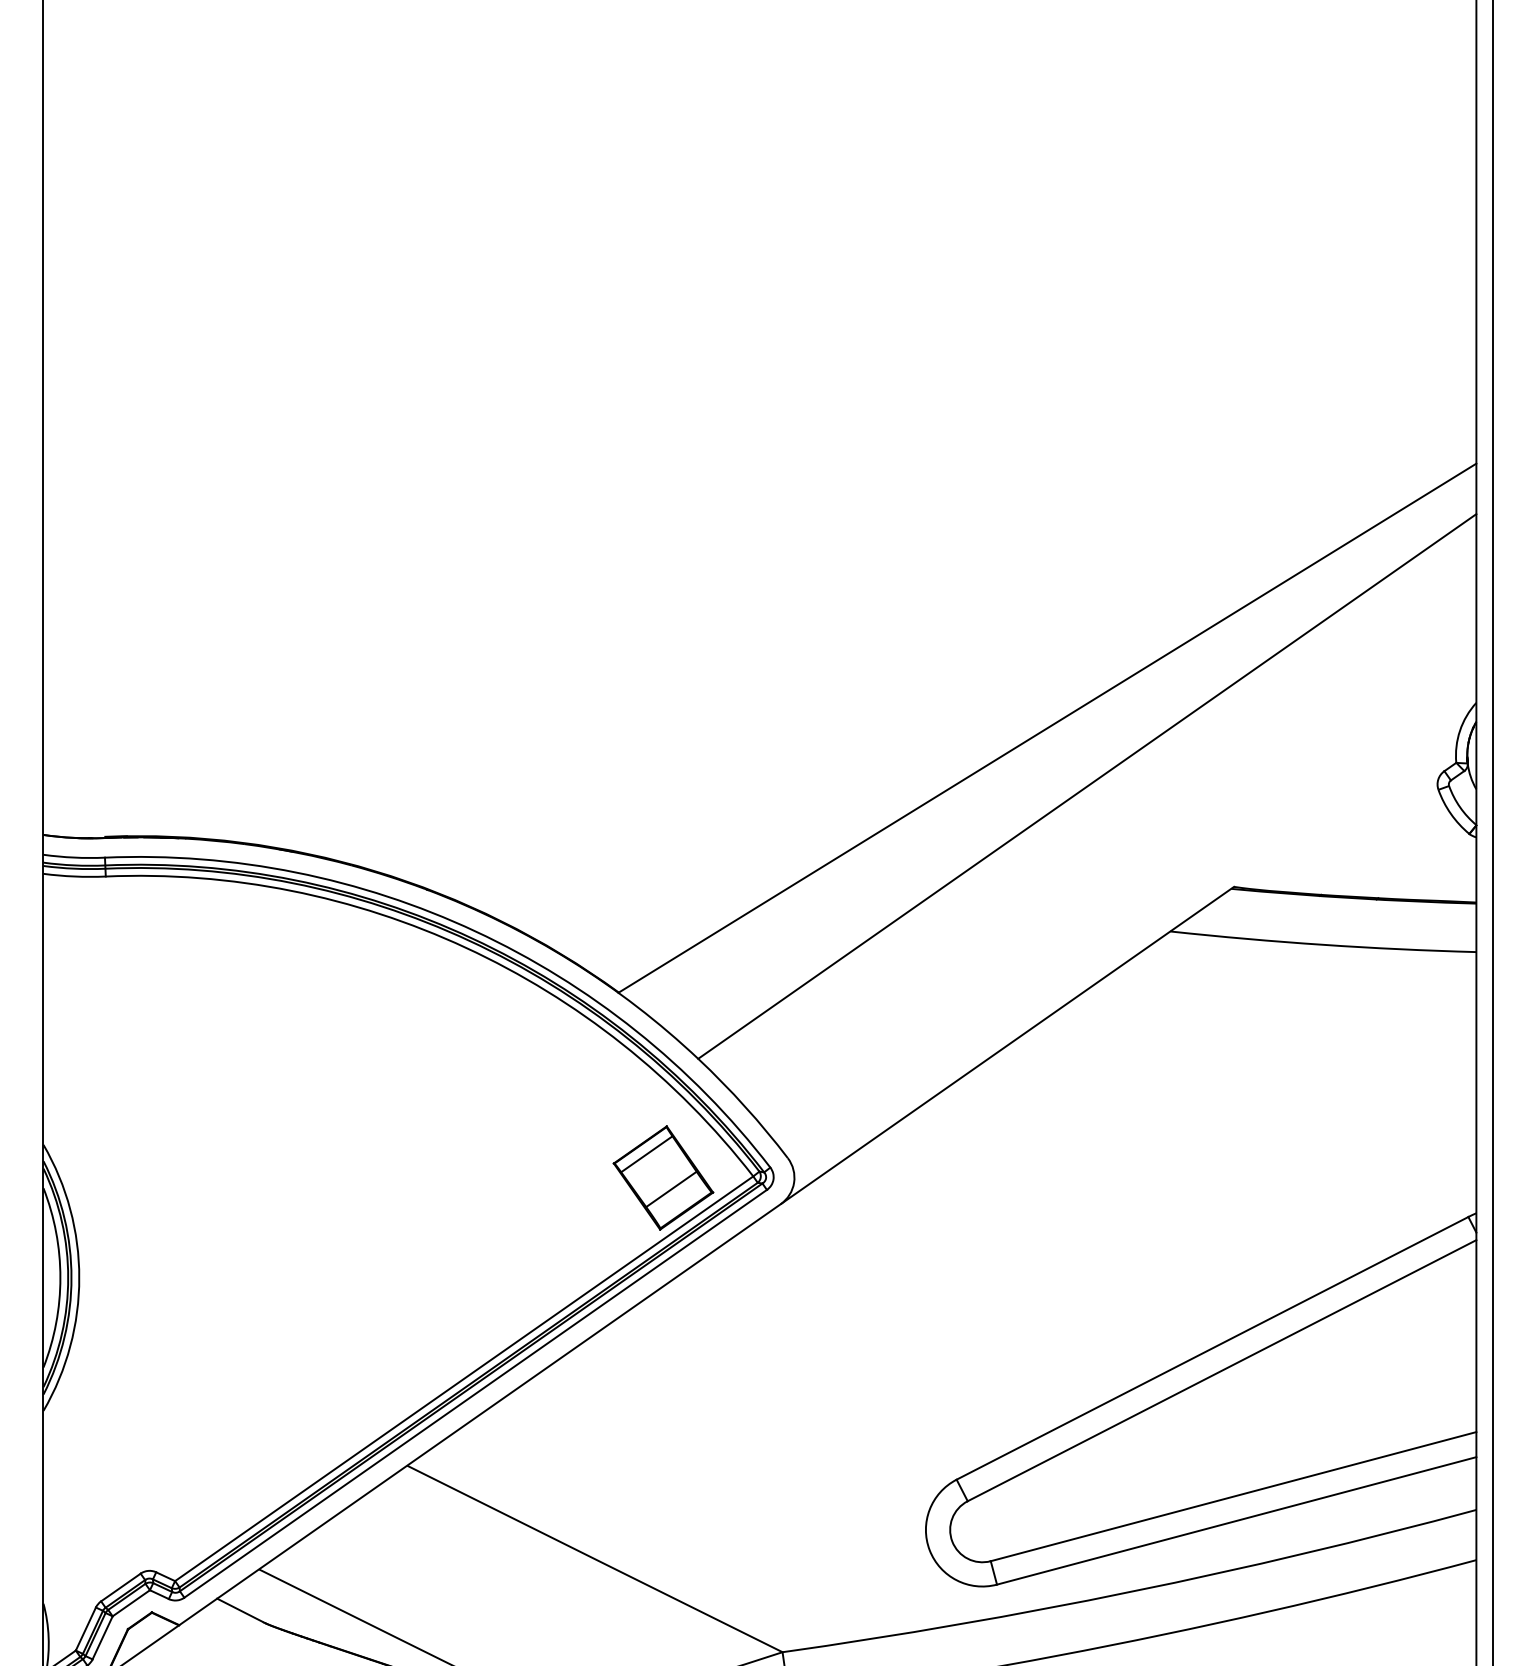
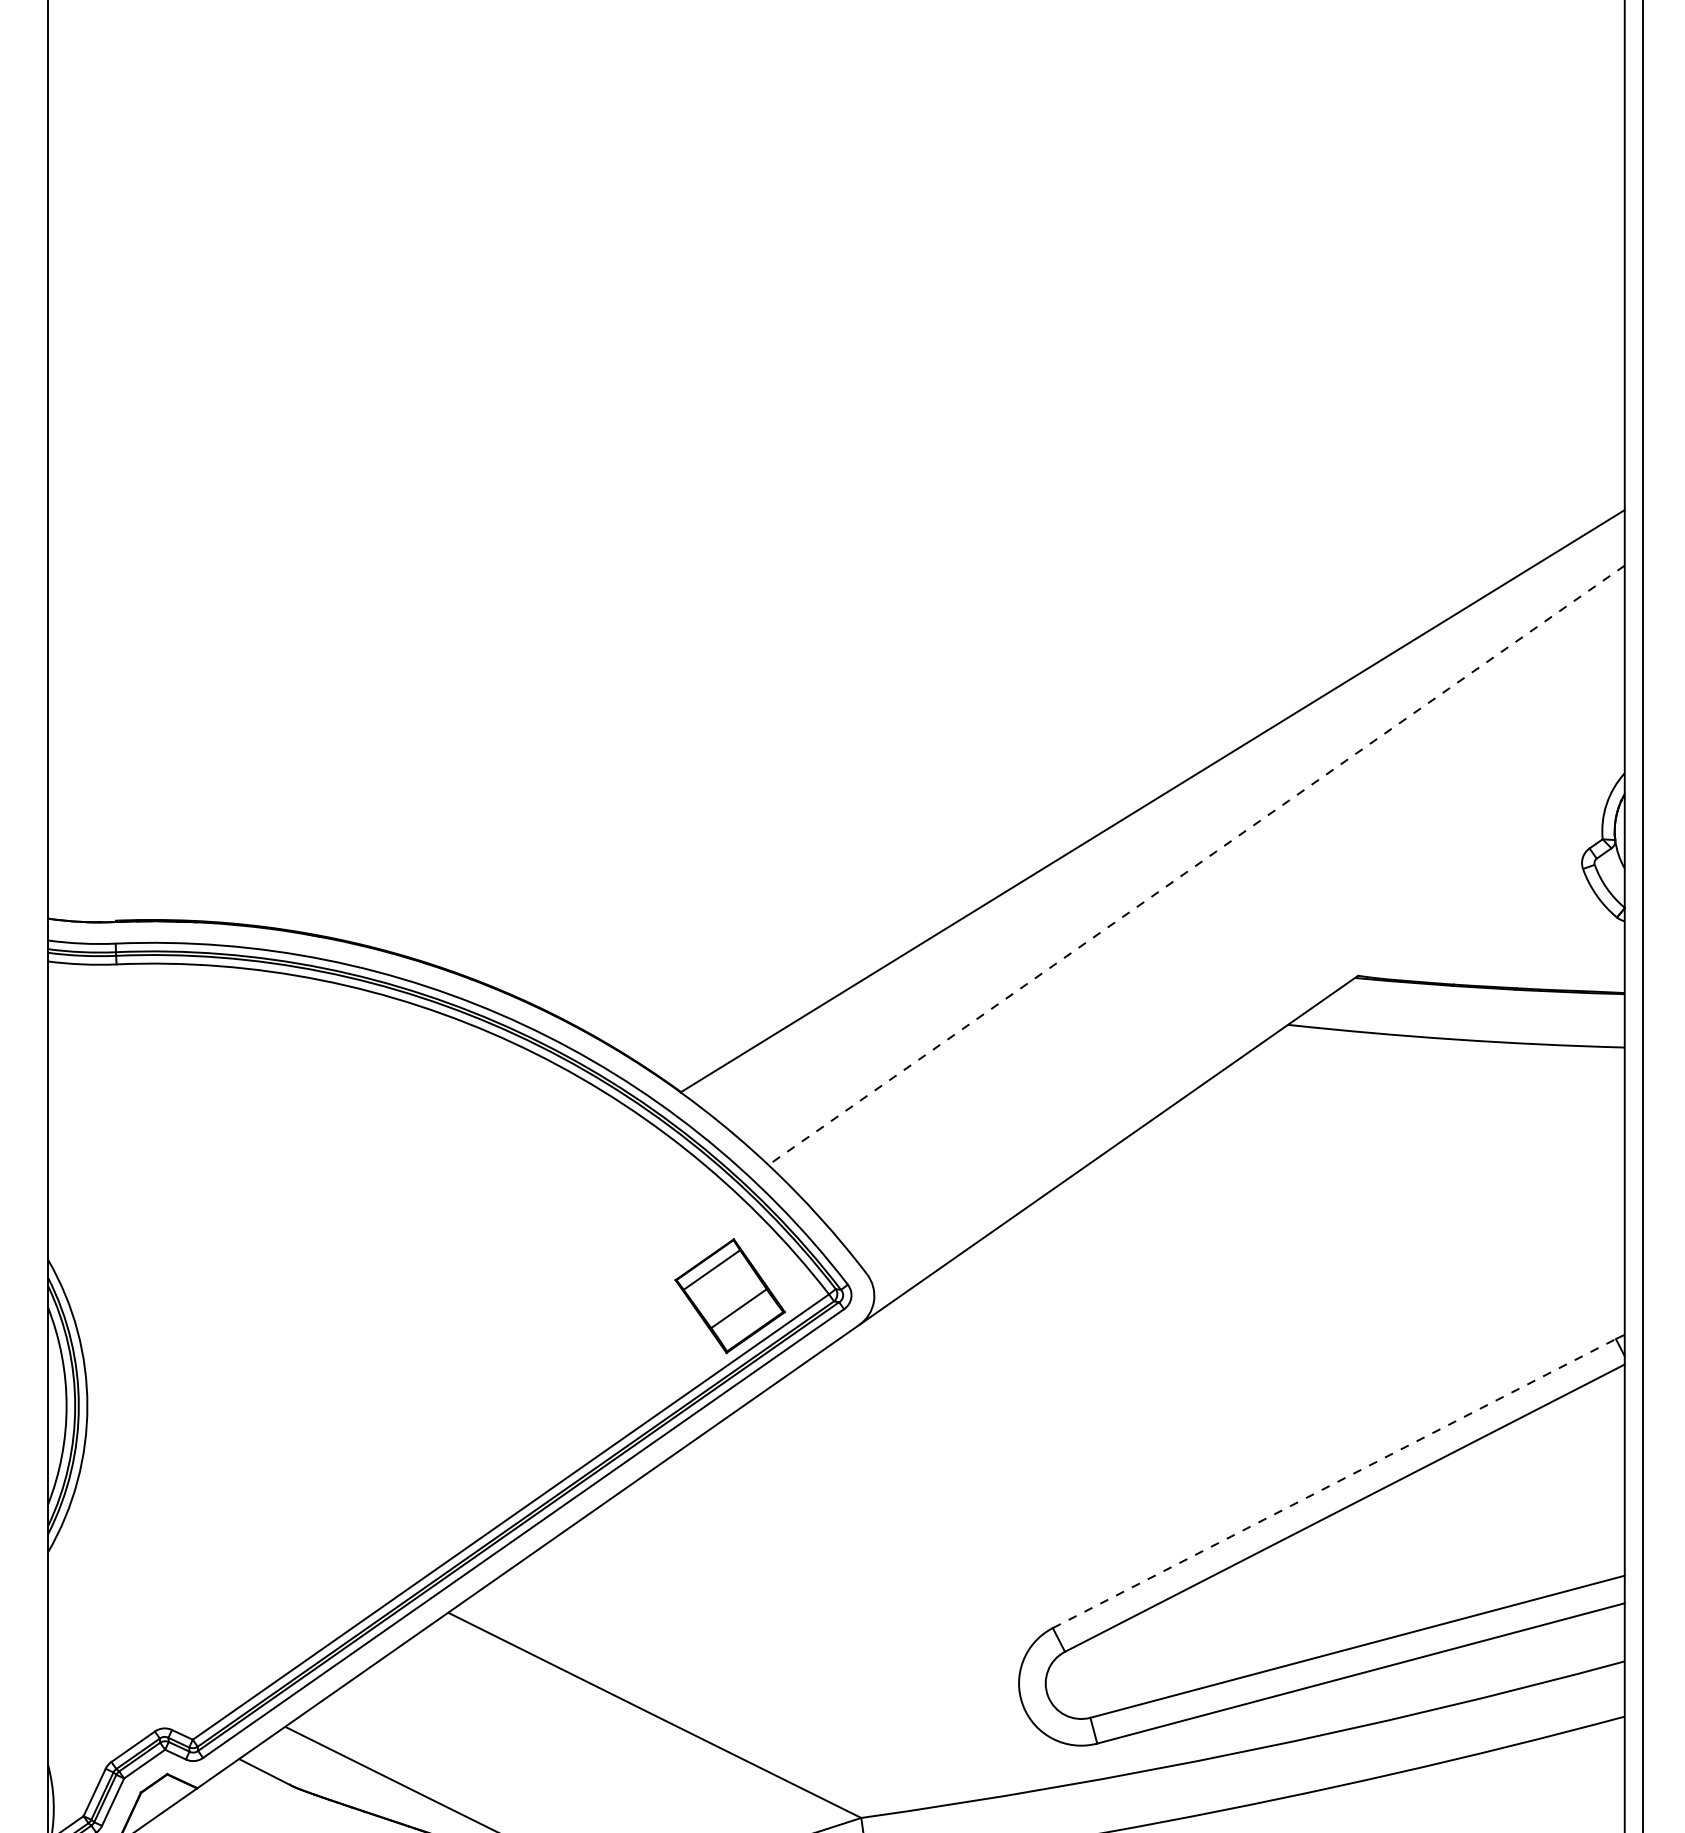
line: (1087, 786) -> (1196, 865), solid -> dashed
line: (1212, 1348) -> (1334, 1483), solid -> dashed

